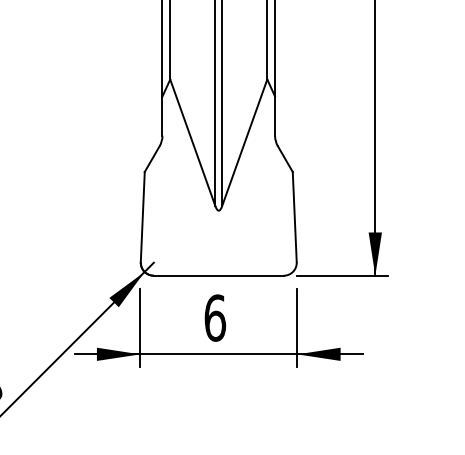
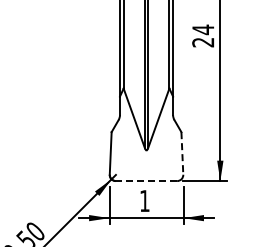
line: (295, 217) -> (182, 153), solid -> dashed
line: (218, 276) -> (146, 181), solid -> dashed
text: (214, 319) -> (144, 201), 6 -> 1

